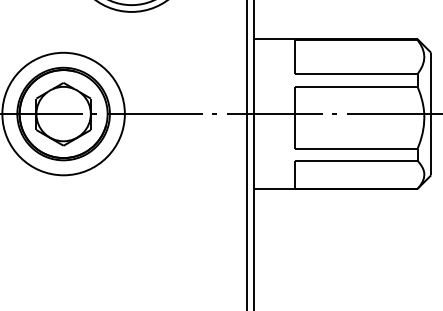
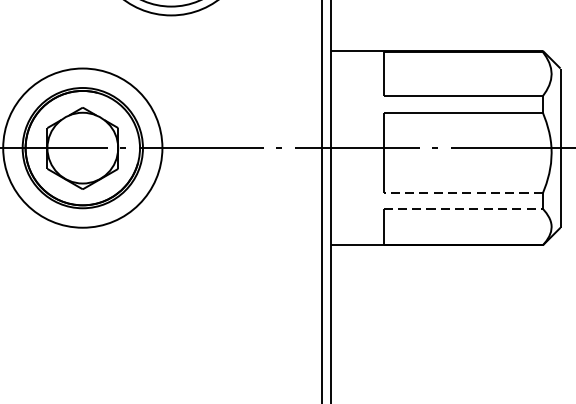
line: (355, 148) -> (462, 192), solid -> dashed
line: (356, 160) -> (463, 208), solid -> dashed

